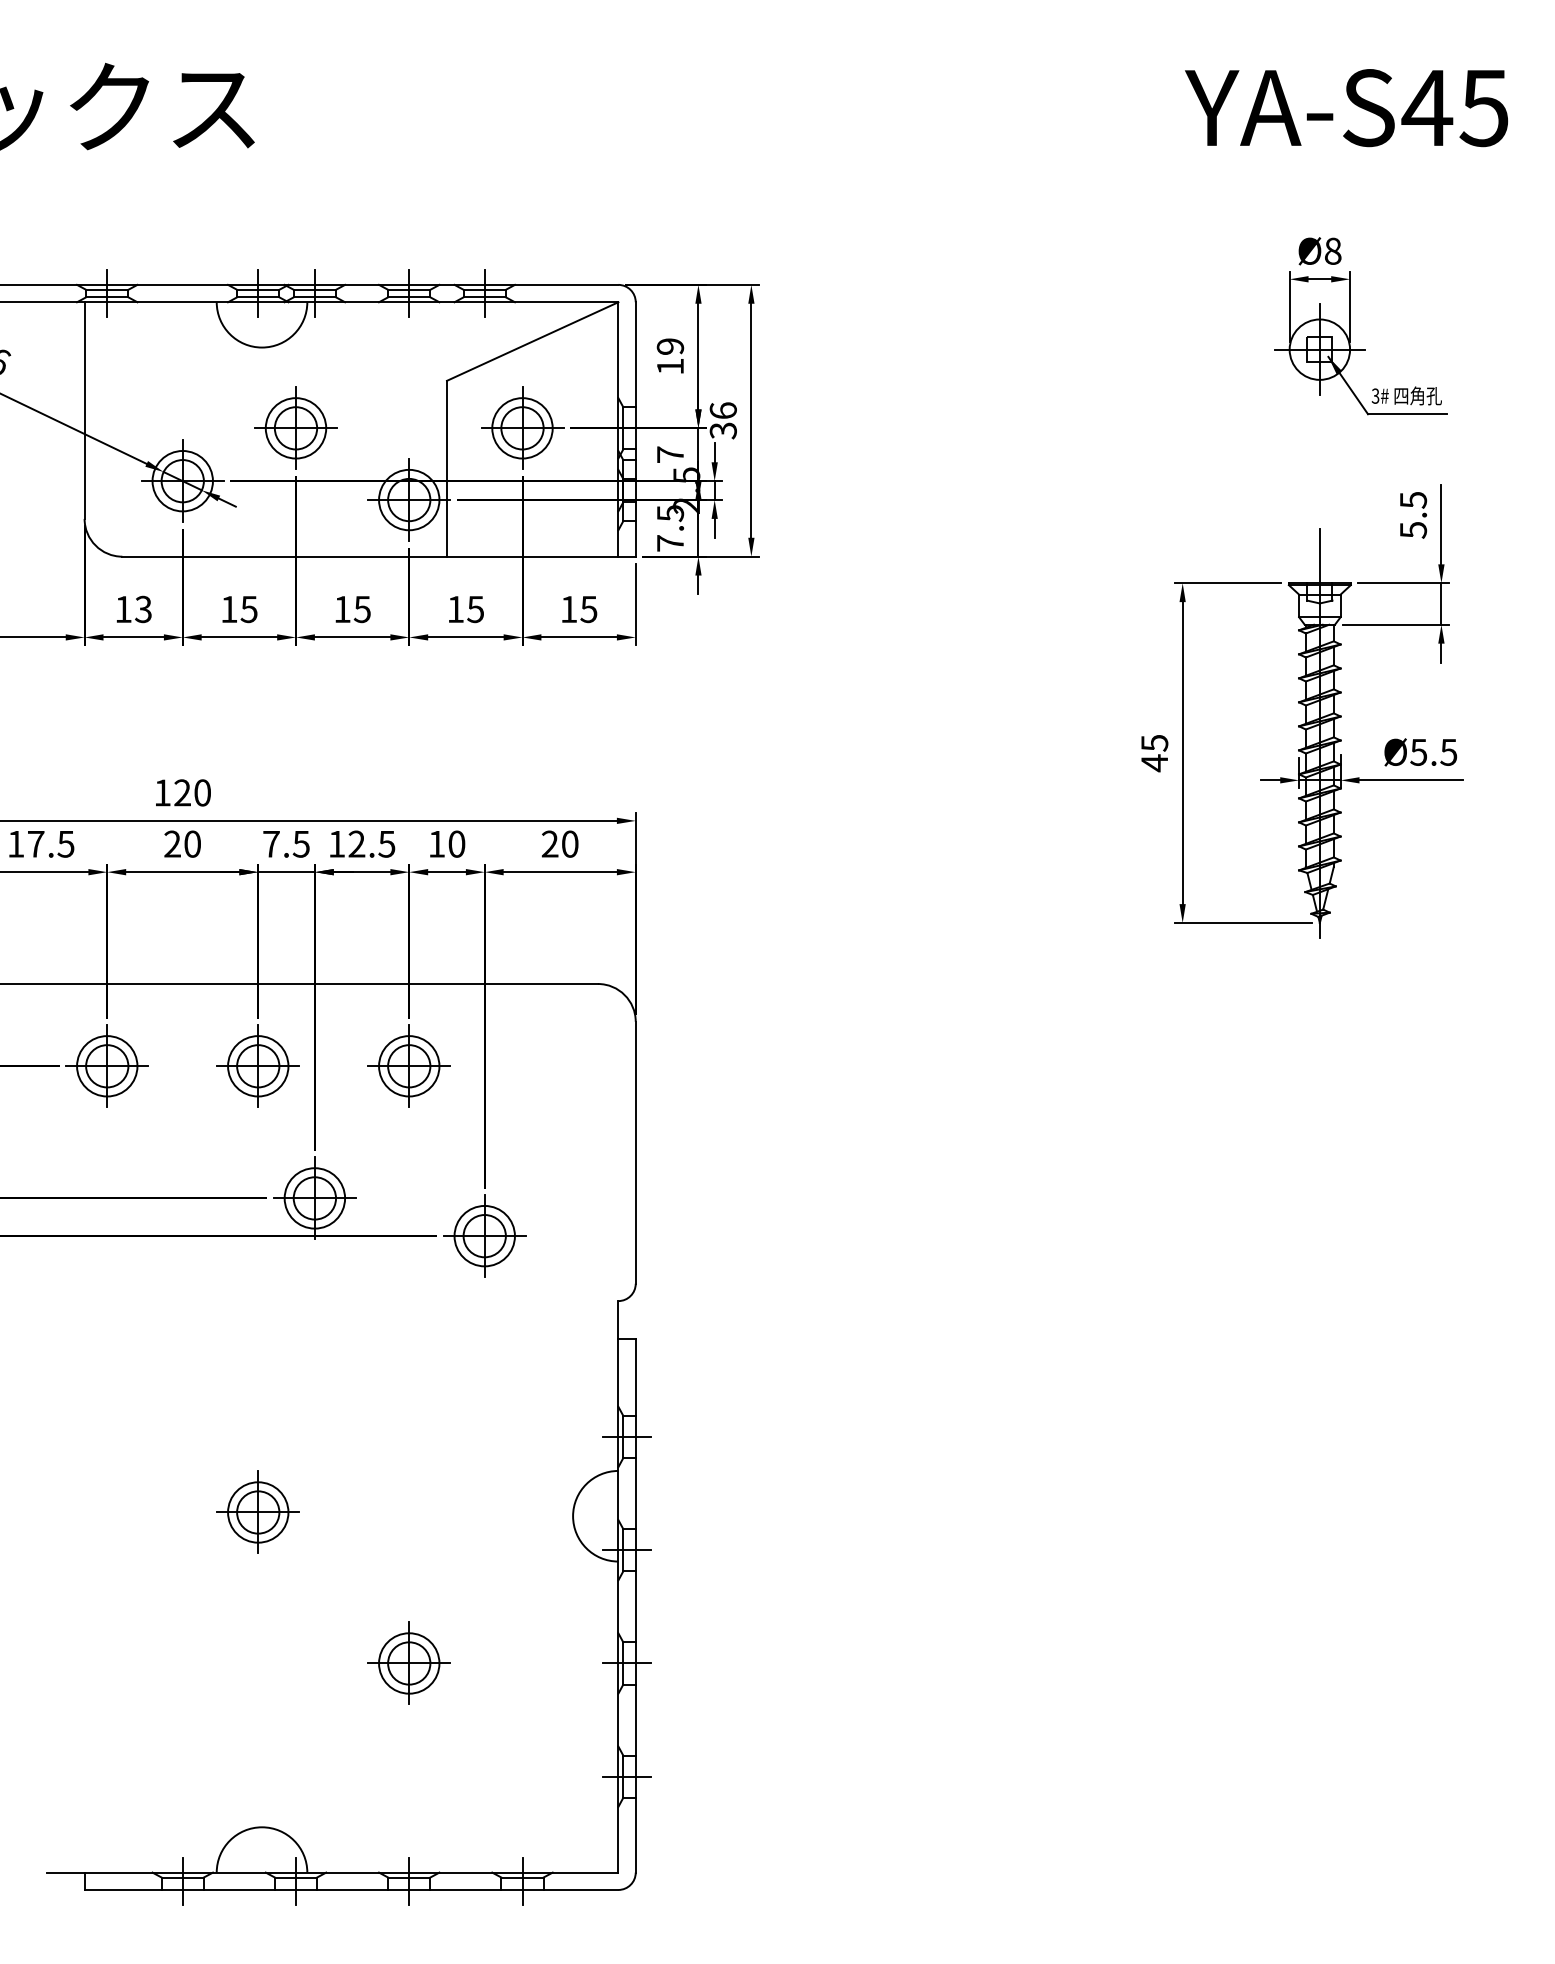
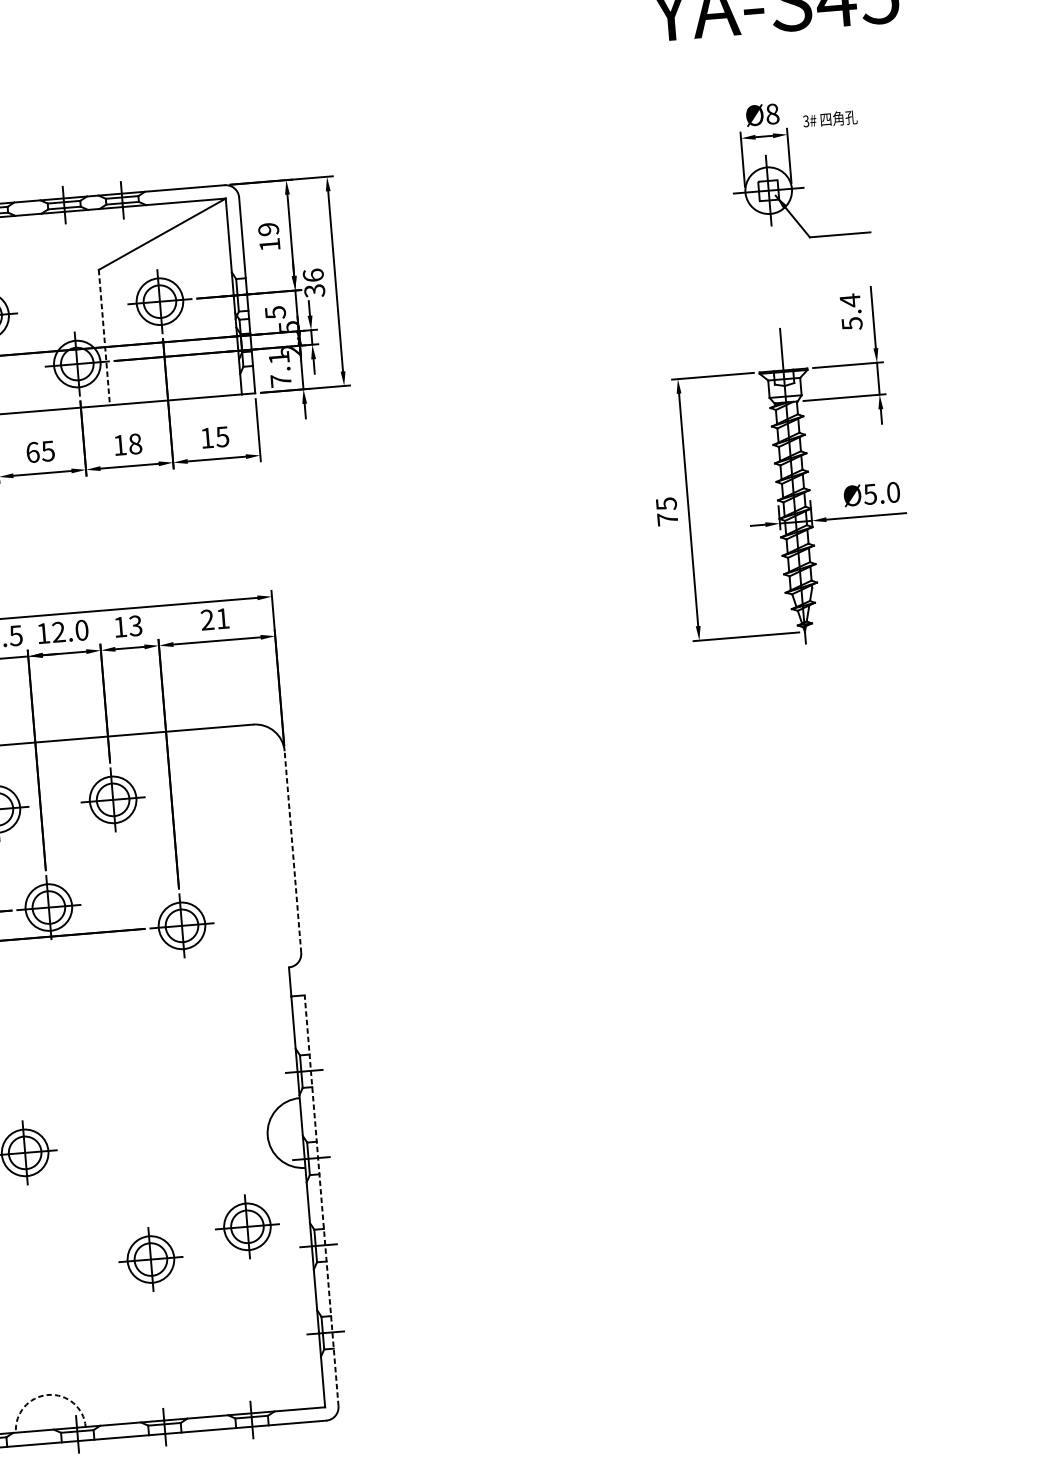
text: (1406, 395) -> (829, 118), moved
text: (670, 454) -> (275, 312), 7 -> 5
line: (447, 468) -> (104, 337), solid -> dashed
text: (1413, 500) -> (850, 300), 5.5 -> 5.4
text: (670, 513) -> (279, 357), 7.5 -> 7.1
text: (342, 609) -> (32, 452), 15 -> 65
text: (475, 609) -> (135, 444), 15 -> 18
text: (1448, 751) -> (893, 491), Ø5.5 -> Ø5.0
text: (1154, 763) -> (667, 519), 45 -> 75
text: (386, 843) -> (81, 629), 12.5 -> 12.0
text: (456, 843) -> (135, 625), 10 -> 13
text: (570, 843) -> (223, 618), 20 -> 21
line: (635, 1152) -> (292, 851), solid -> dashed
line: (635, 1605) -> (321, 1200), solid -> dashed
part: (536, 1630) -> (246, 1226), added
arc: (262, 1827) -> (48, 1395), solid -> dashed

